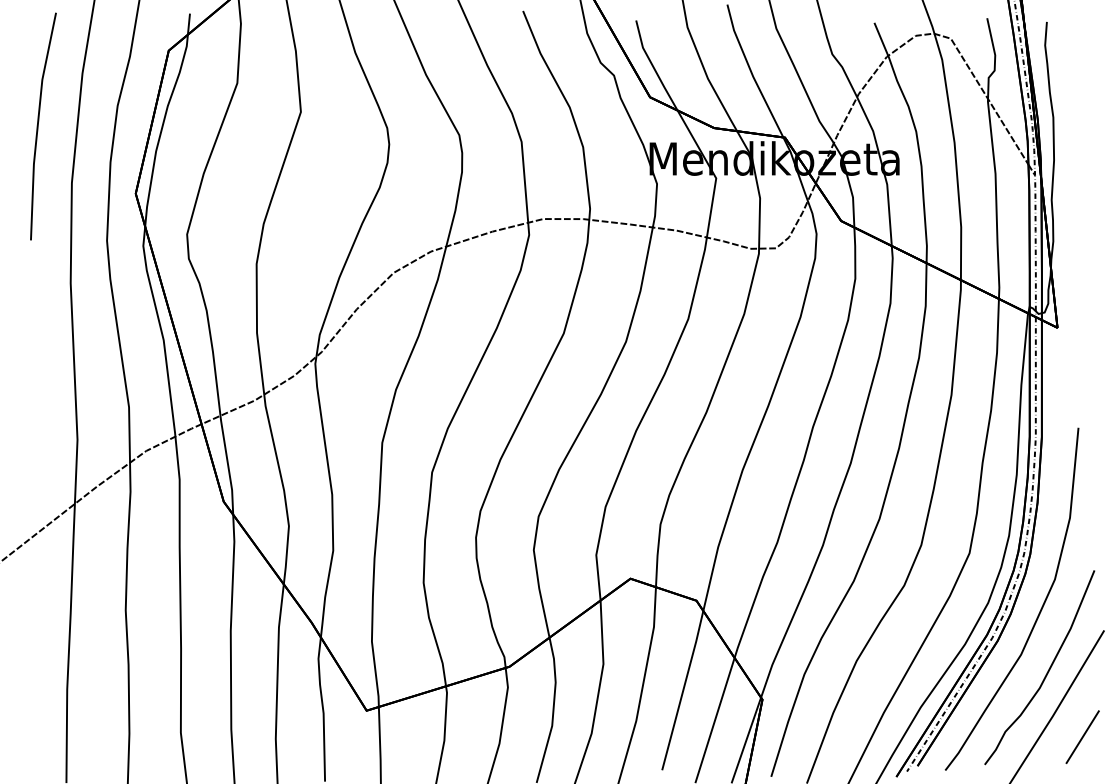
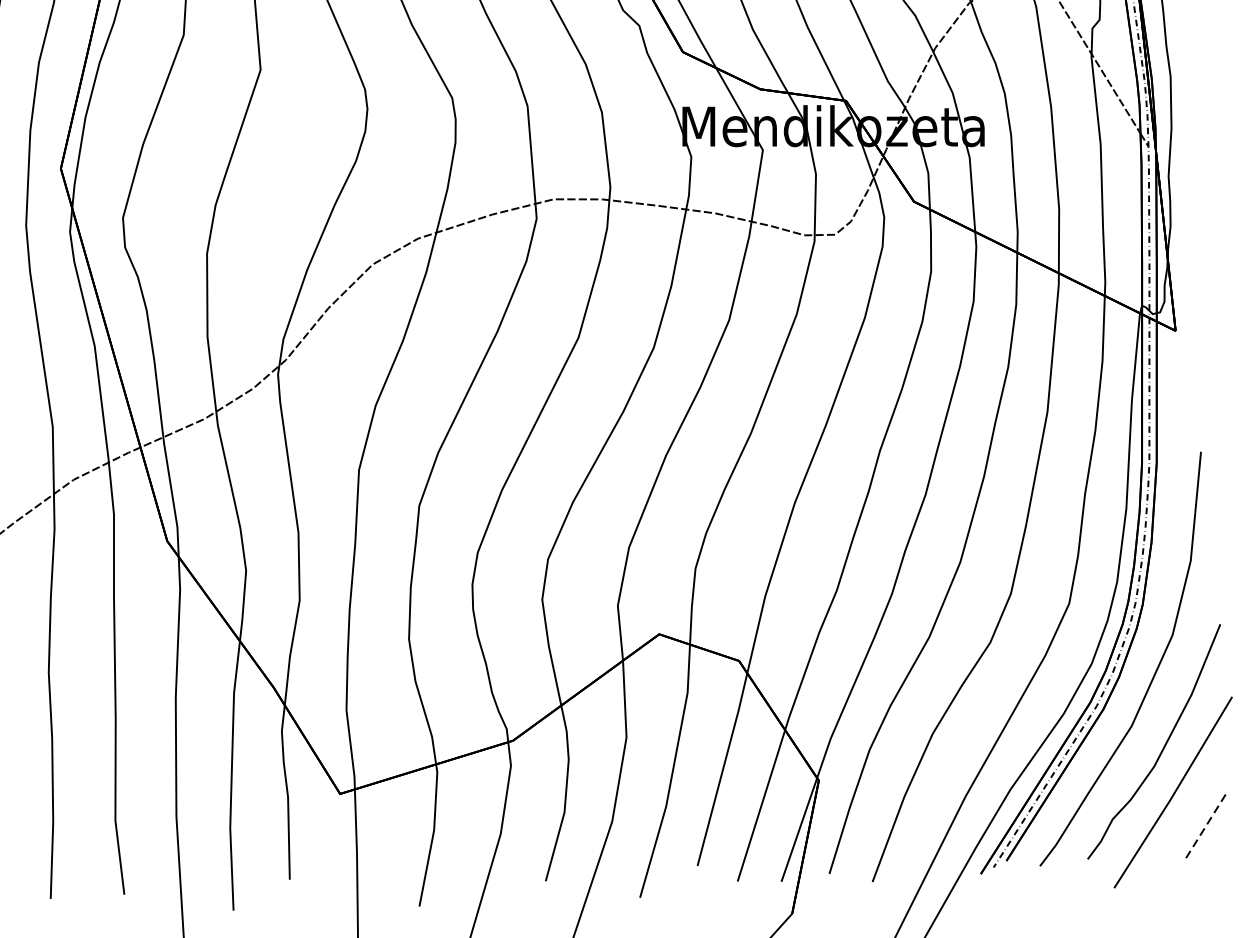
line: (1082, 736) -> (1205, 825), solid -> dashed

